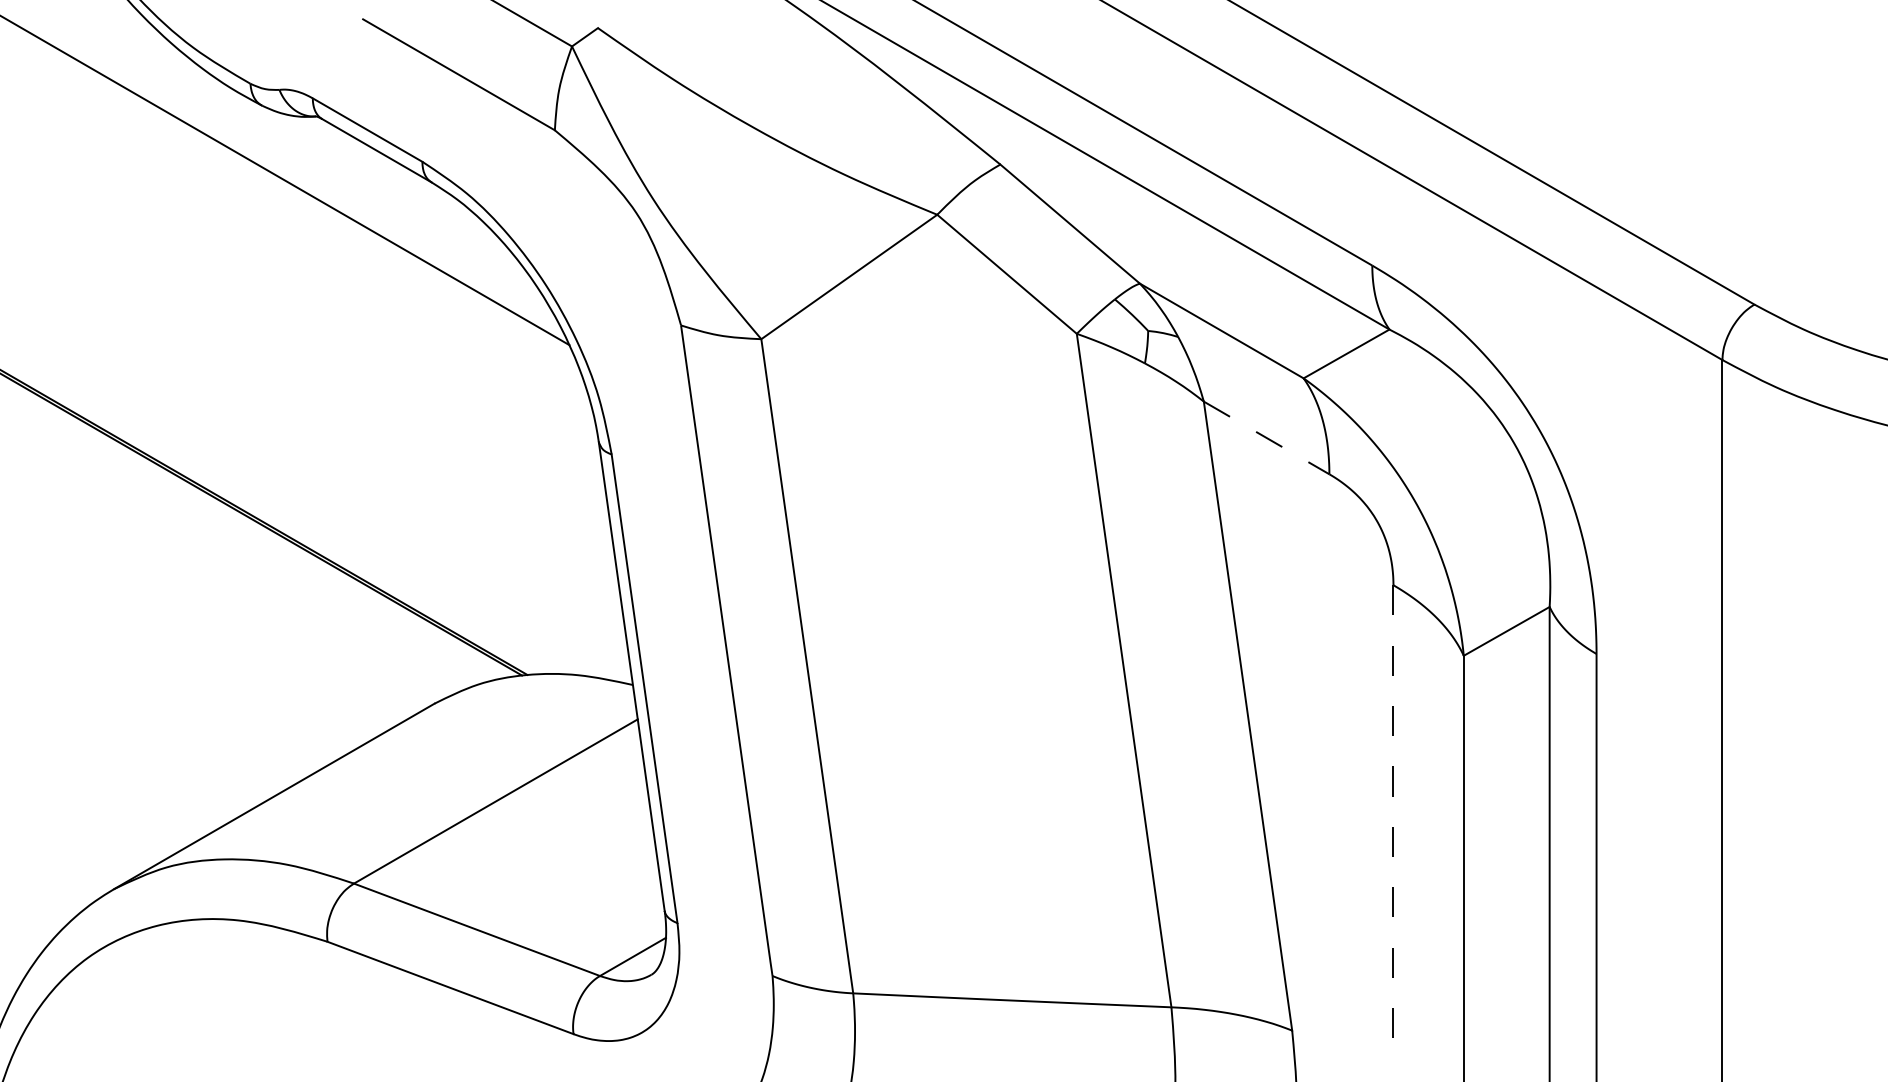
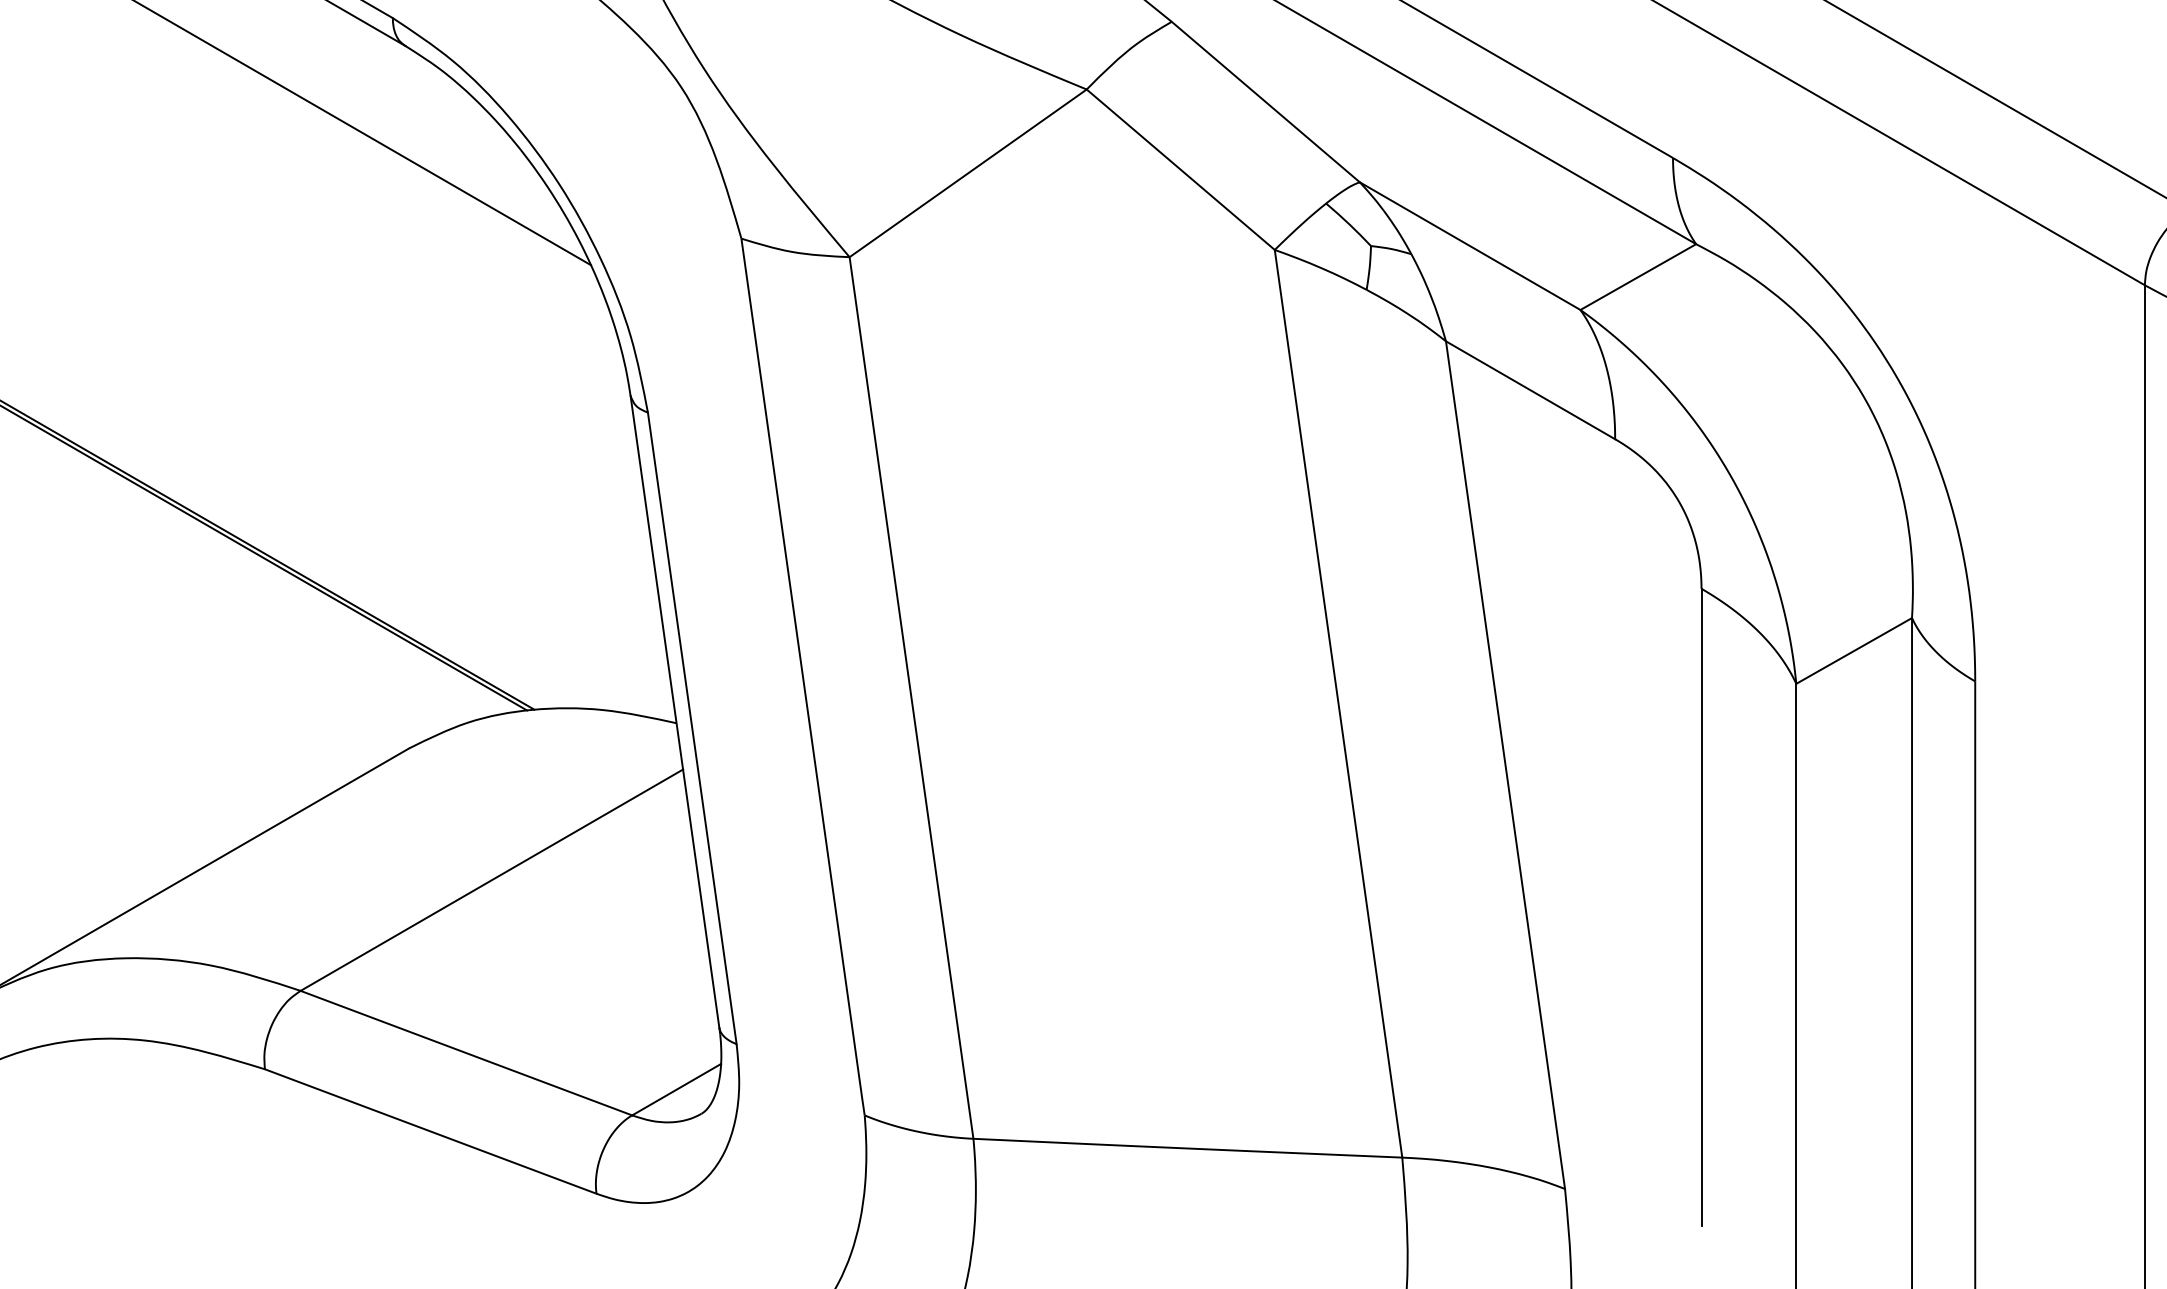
line: (1266, 437) -> (1530, 389), dashed -> solid
line: (1393, 821) -> (1701, 907), dashed -> solid

